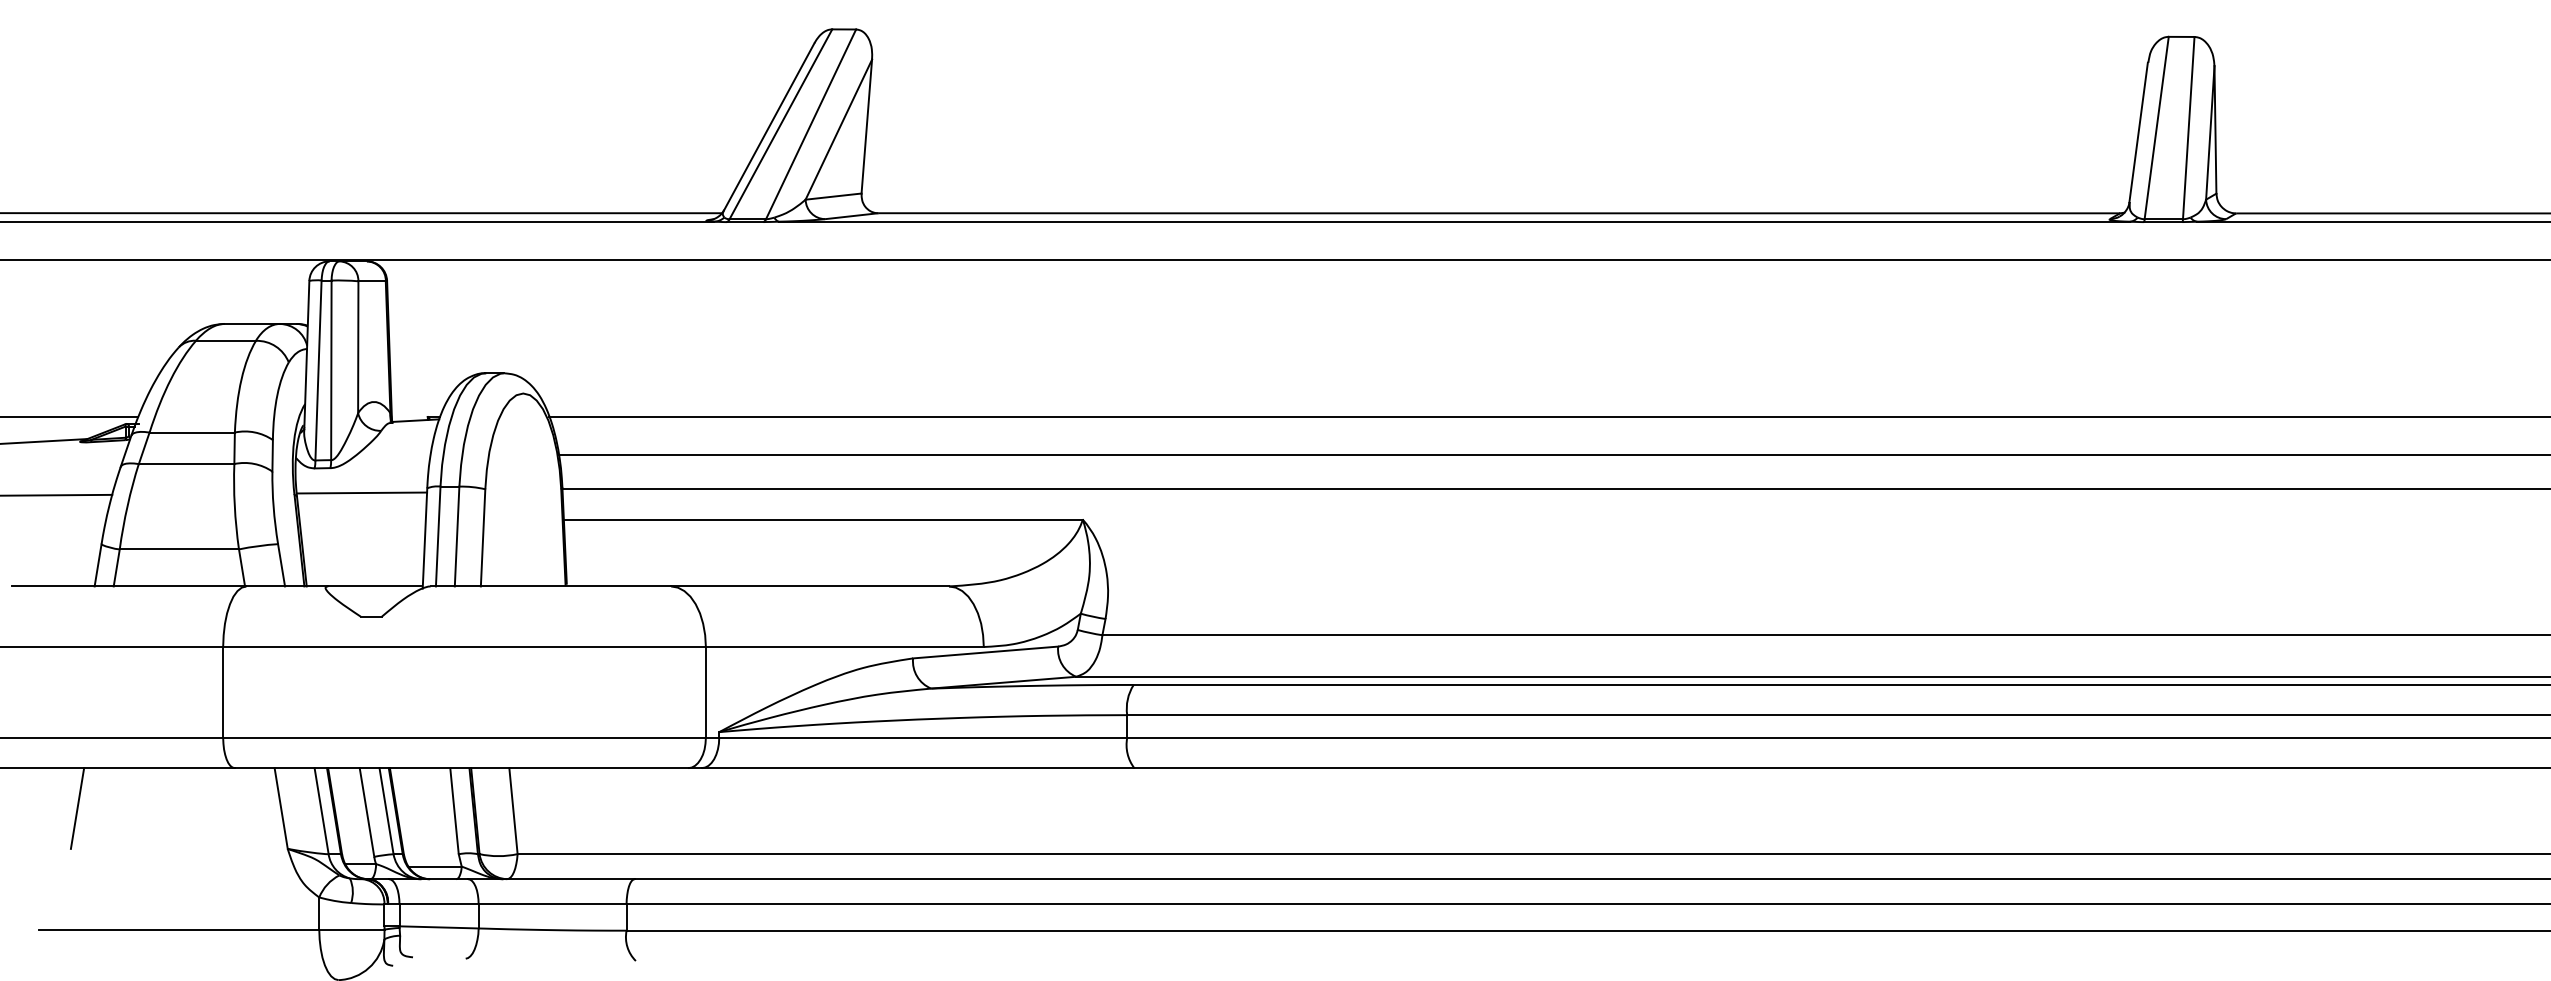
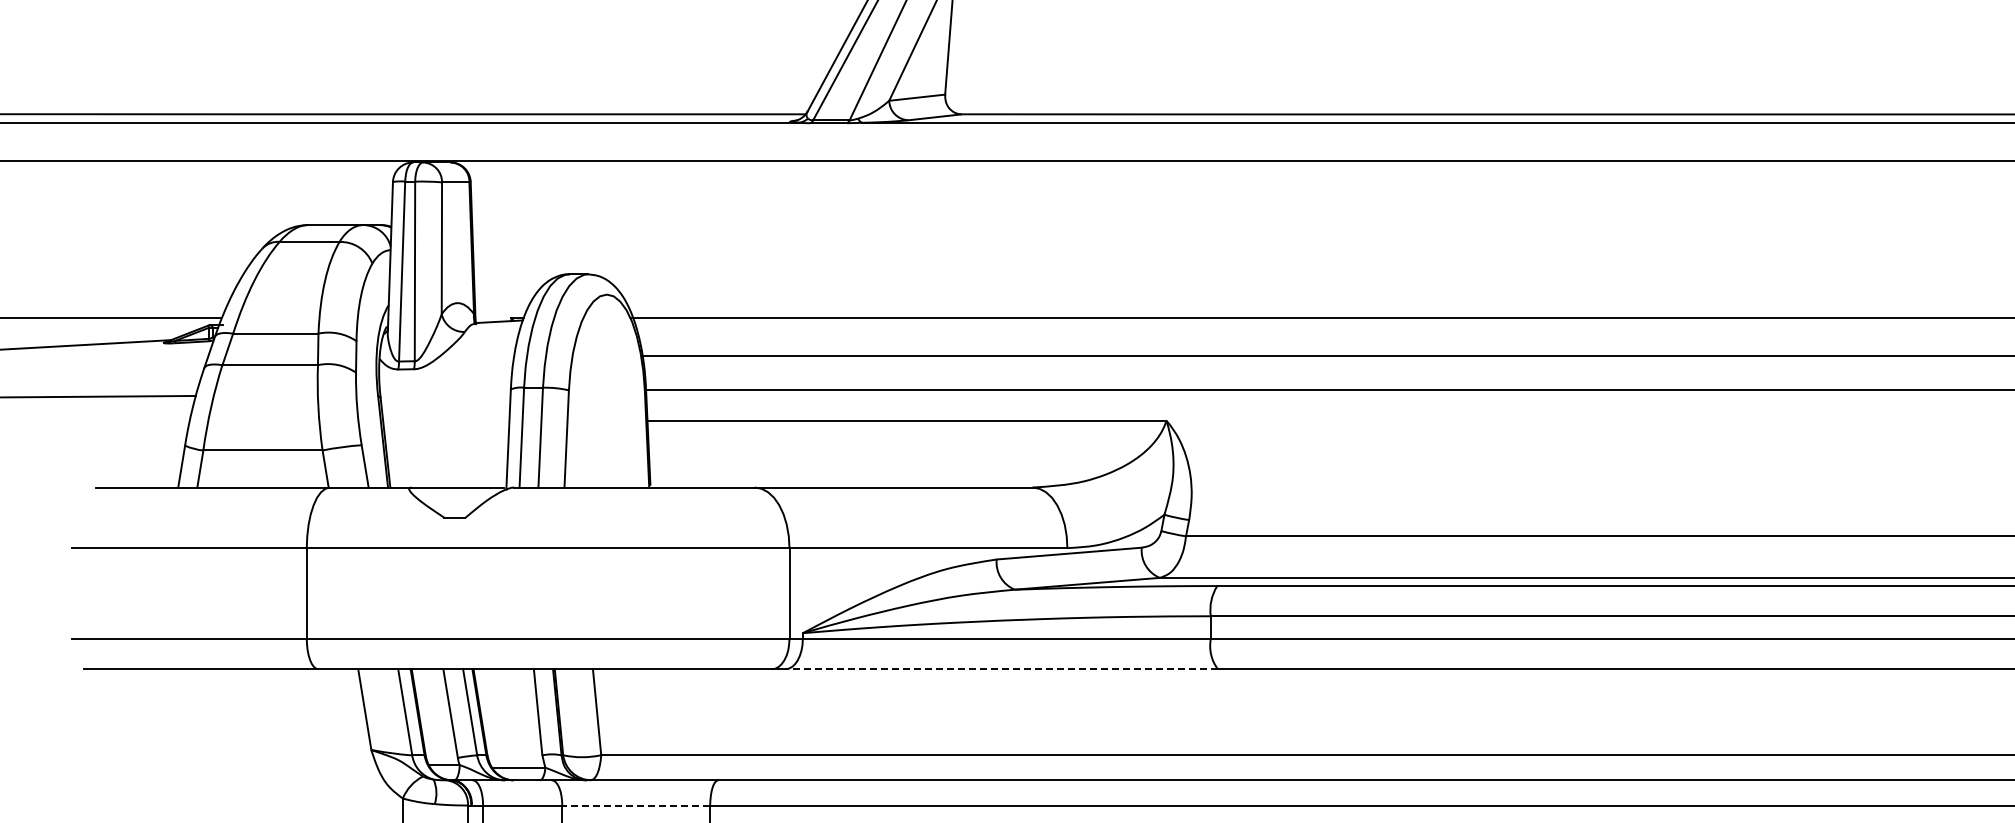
line: (361, 492) -> (445, 393), removed
line: (917, 768) -> (1001, 669), solid -> dashed
line: (77, 808) -> (161, 709), removed
line: (552, 904) -> (636, 805), solid -> dashed

